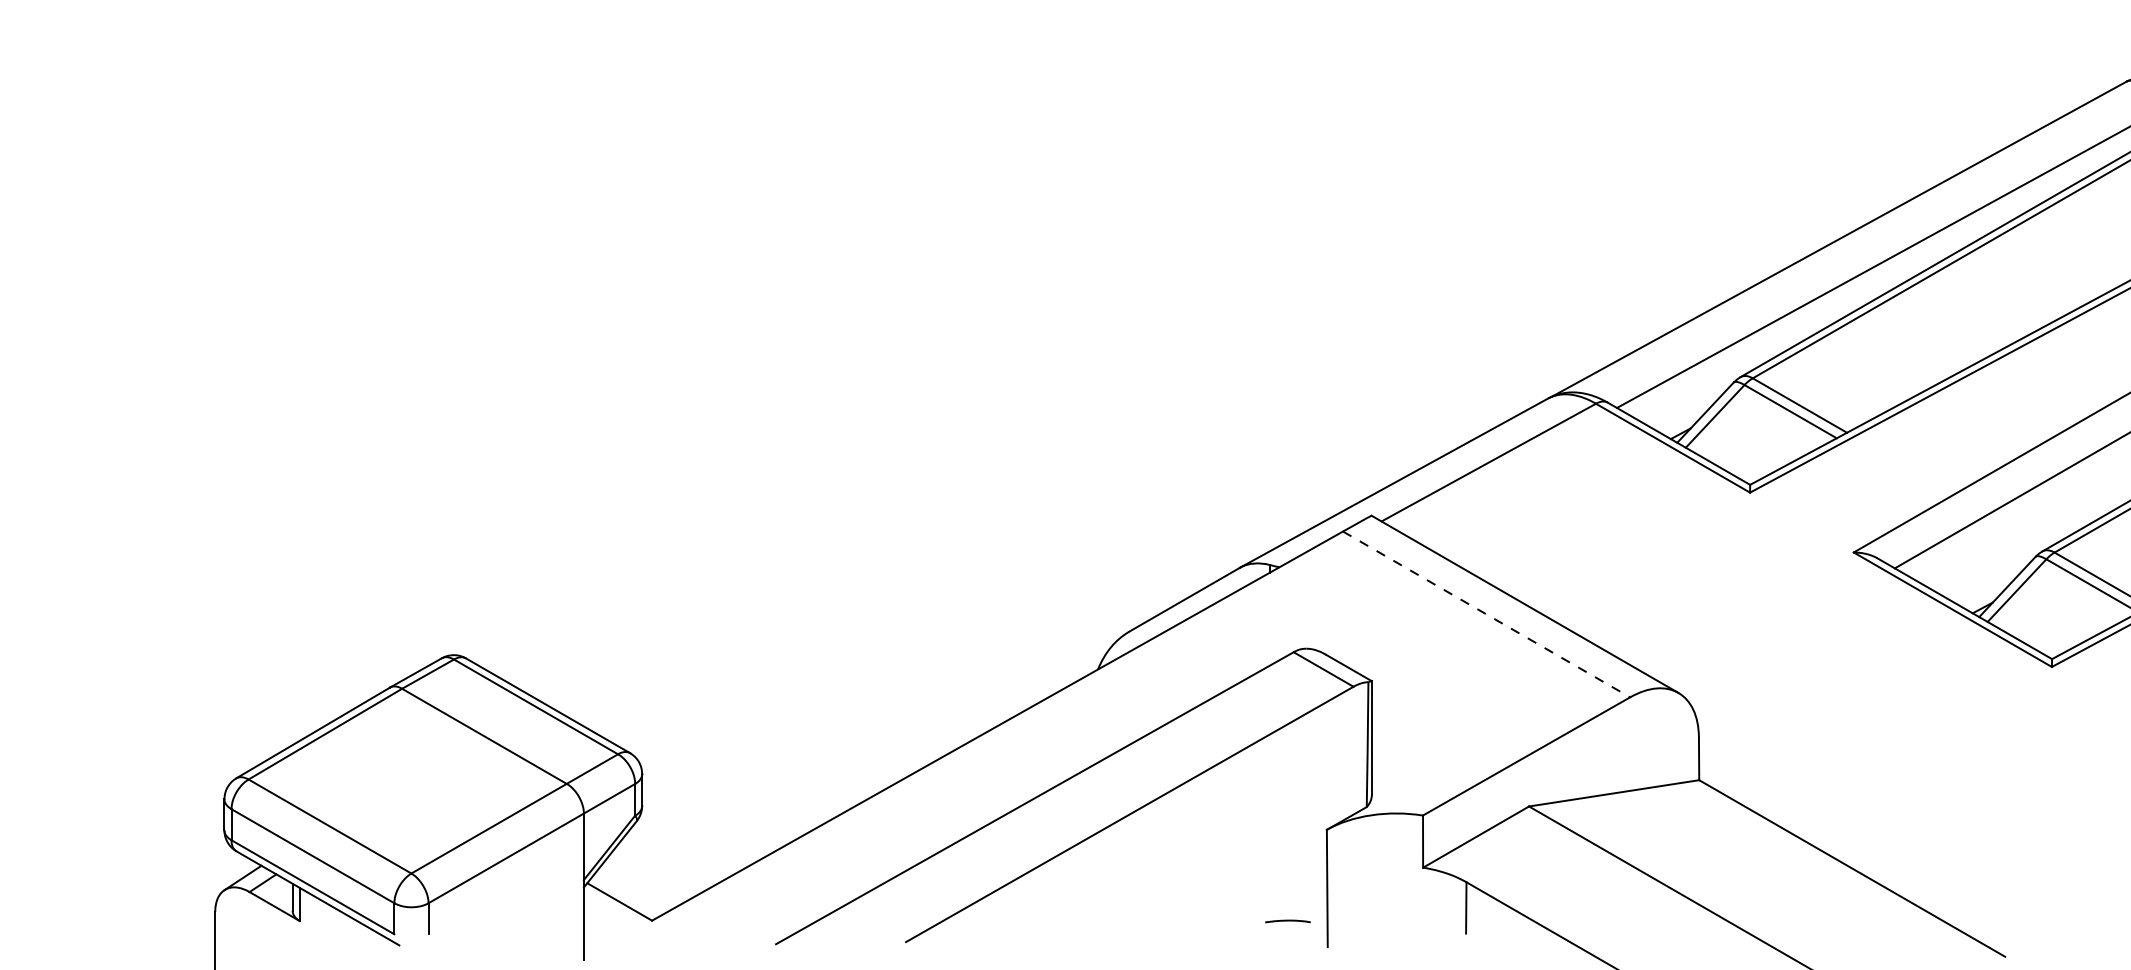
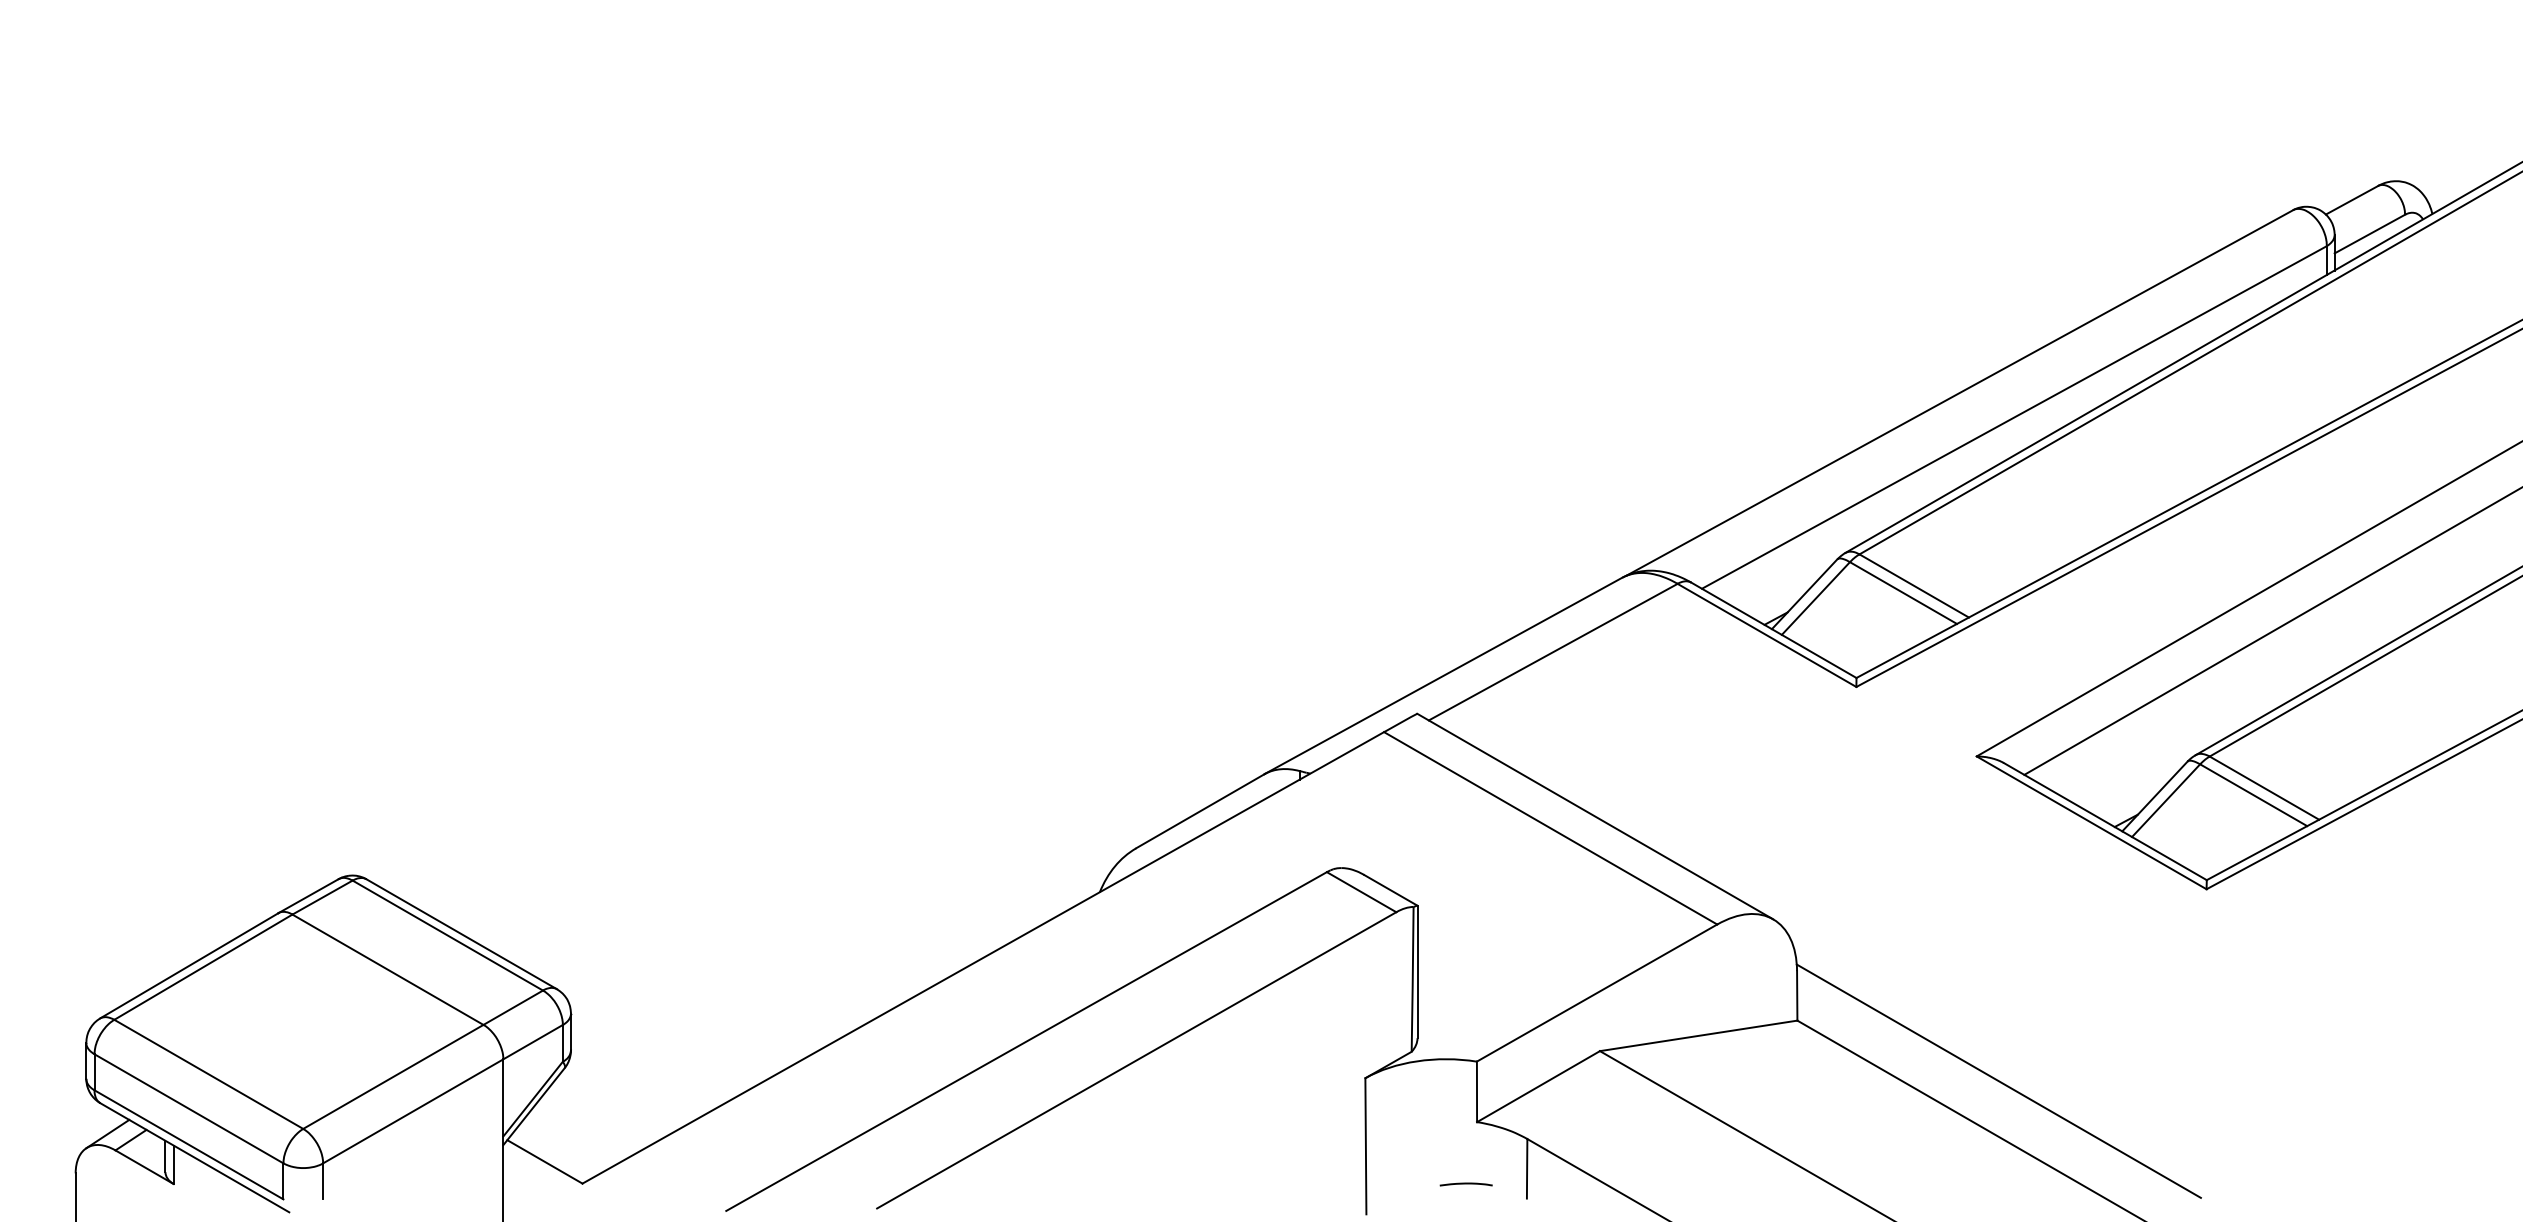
line: (1487, 614) -> (1551, 828), dashed -> solid
line: (1872, 831) -> (1998, 1080), added
curve: (1287, 921) -> (1465, 1184), moved

